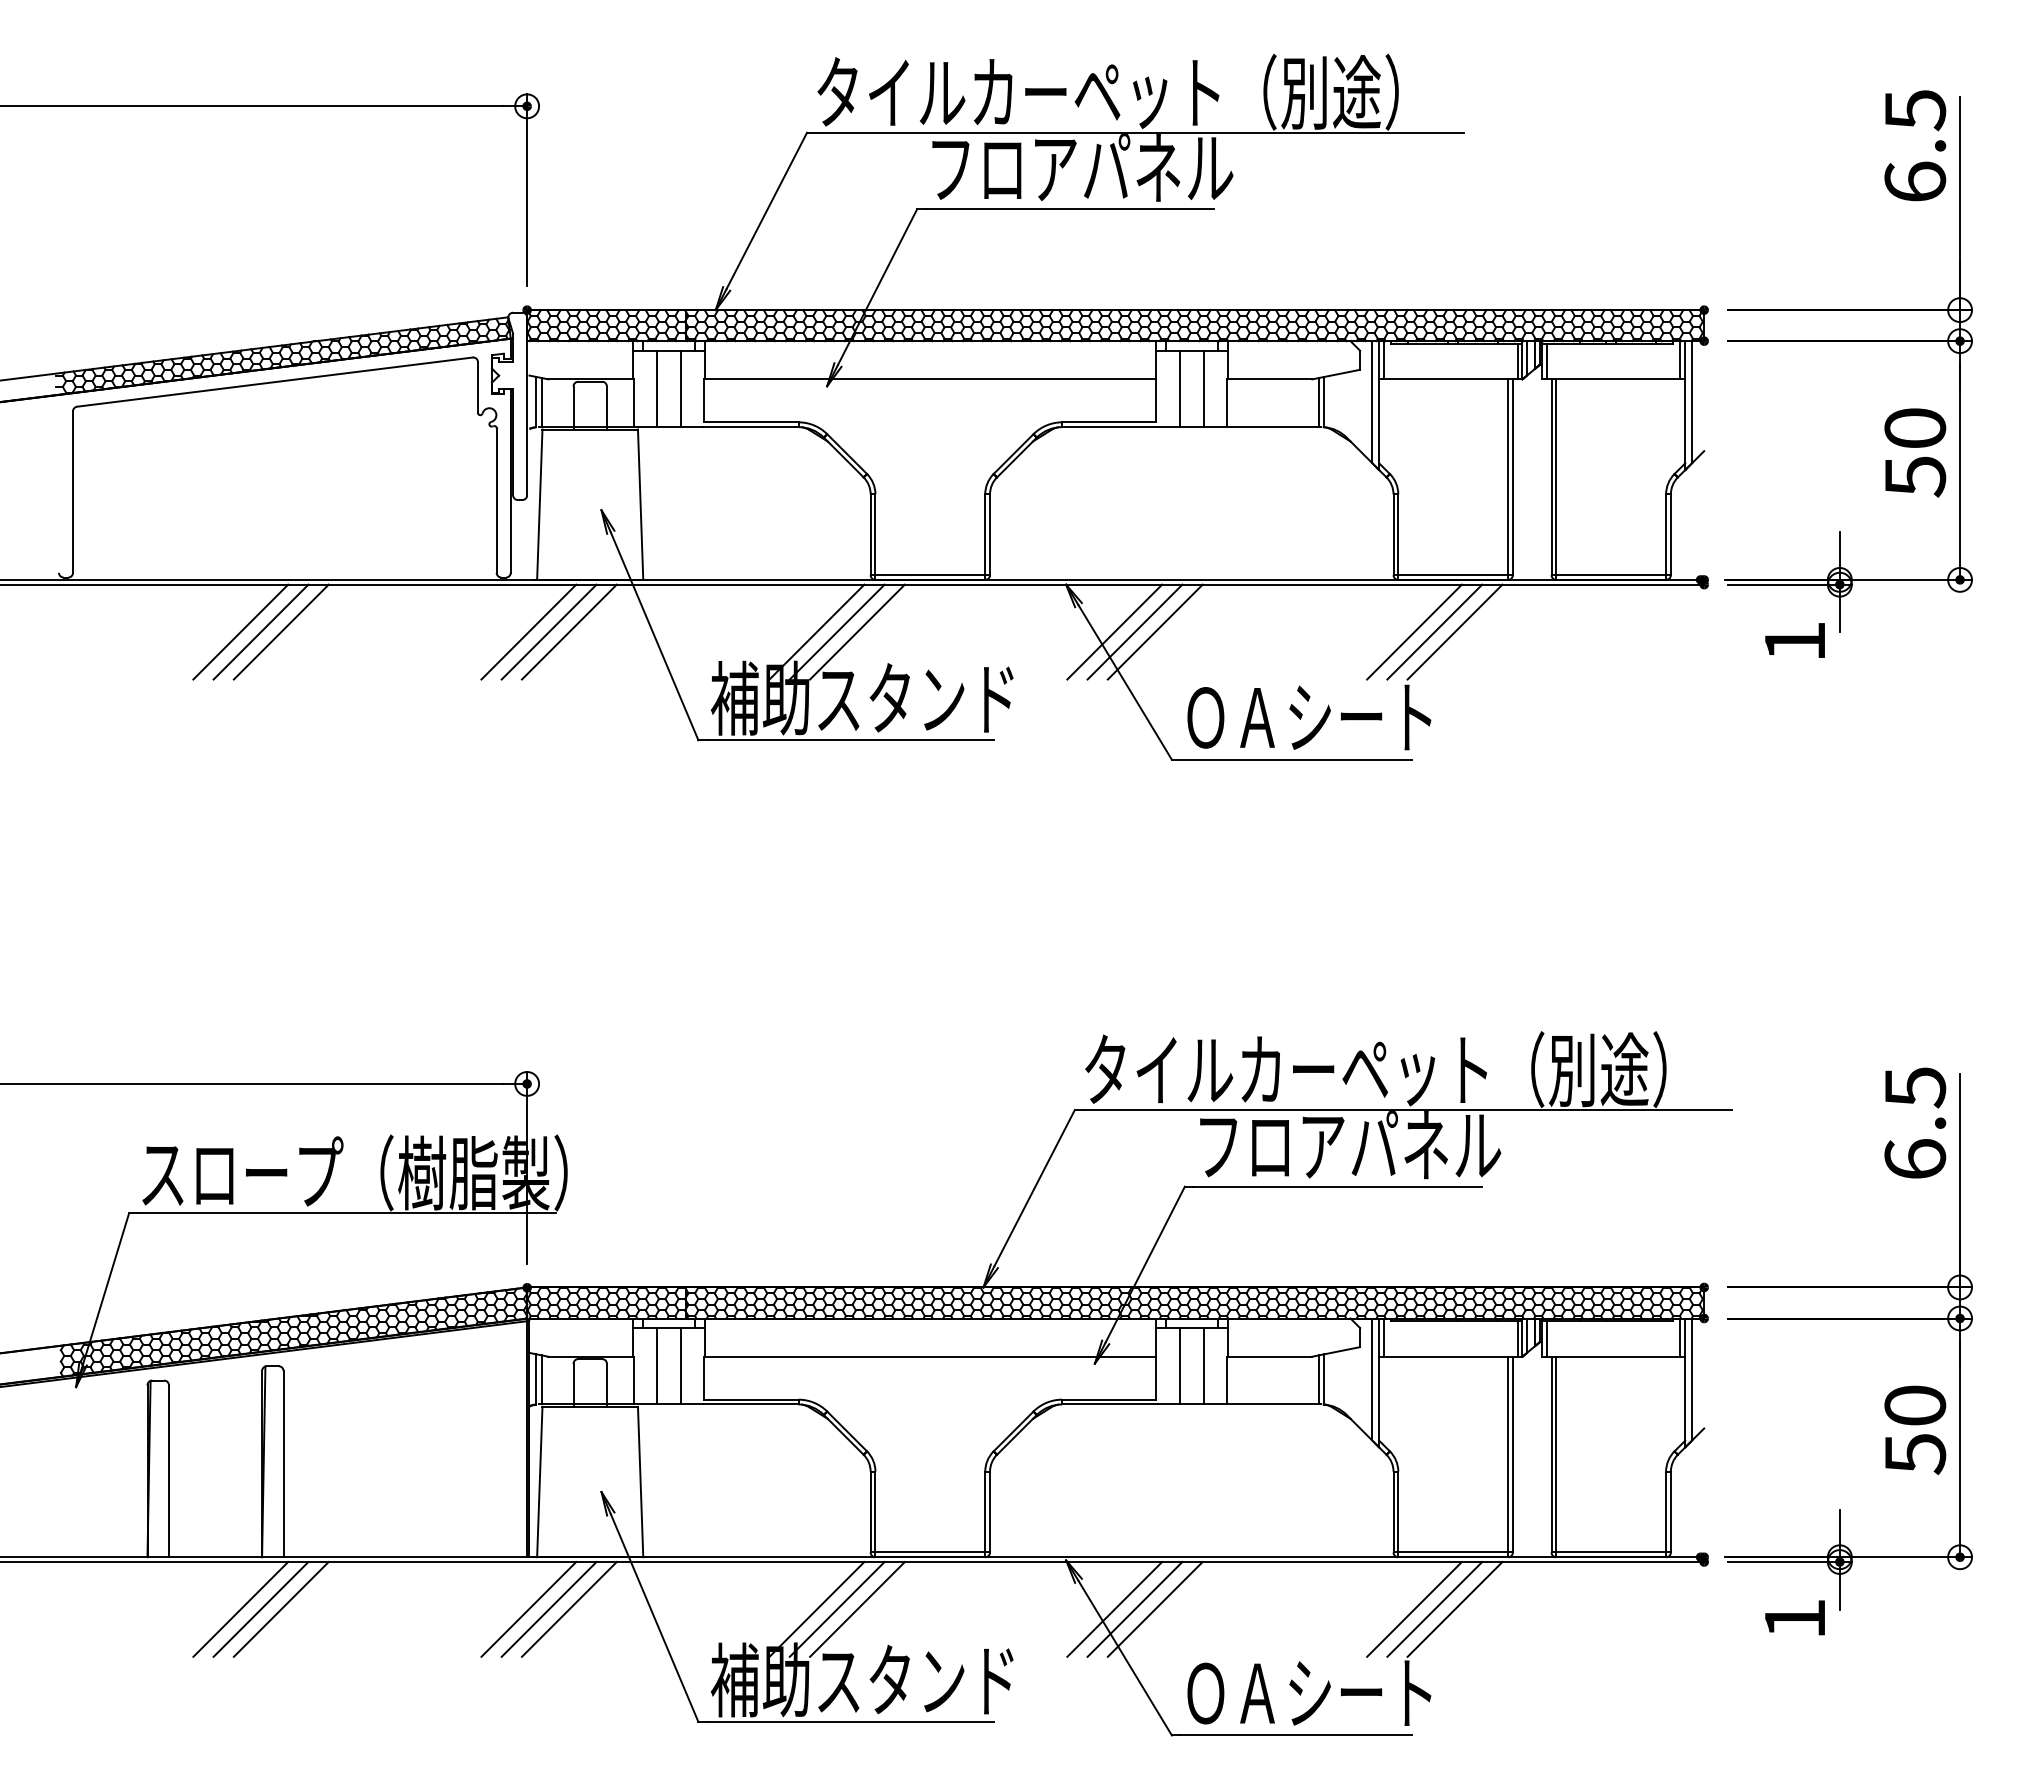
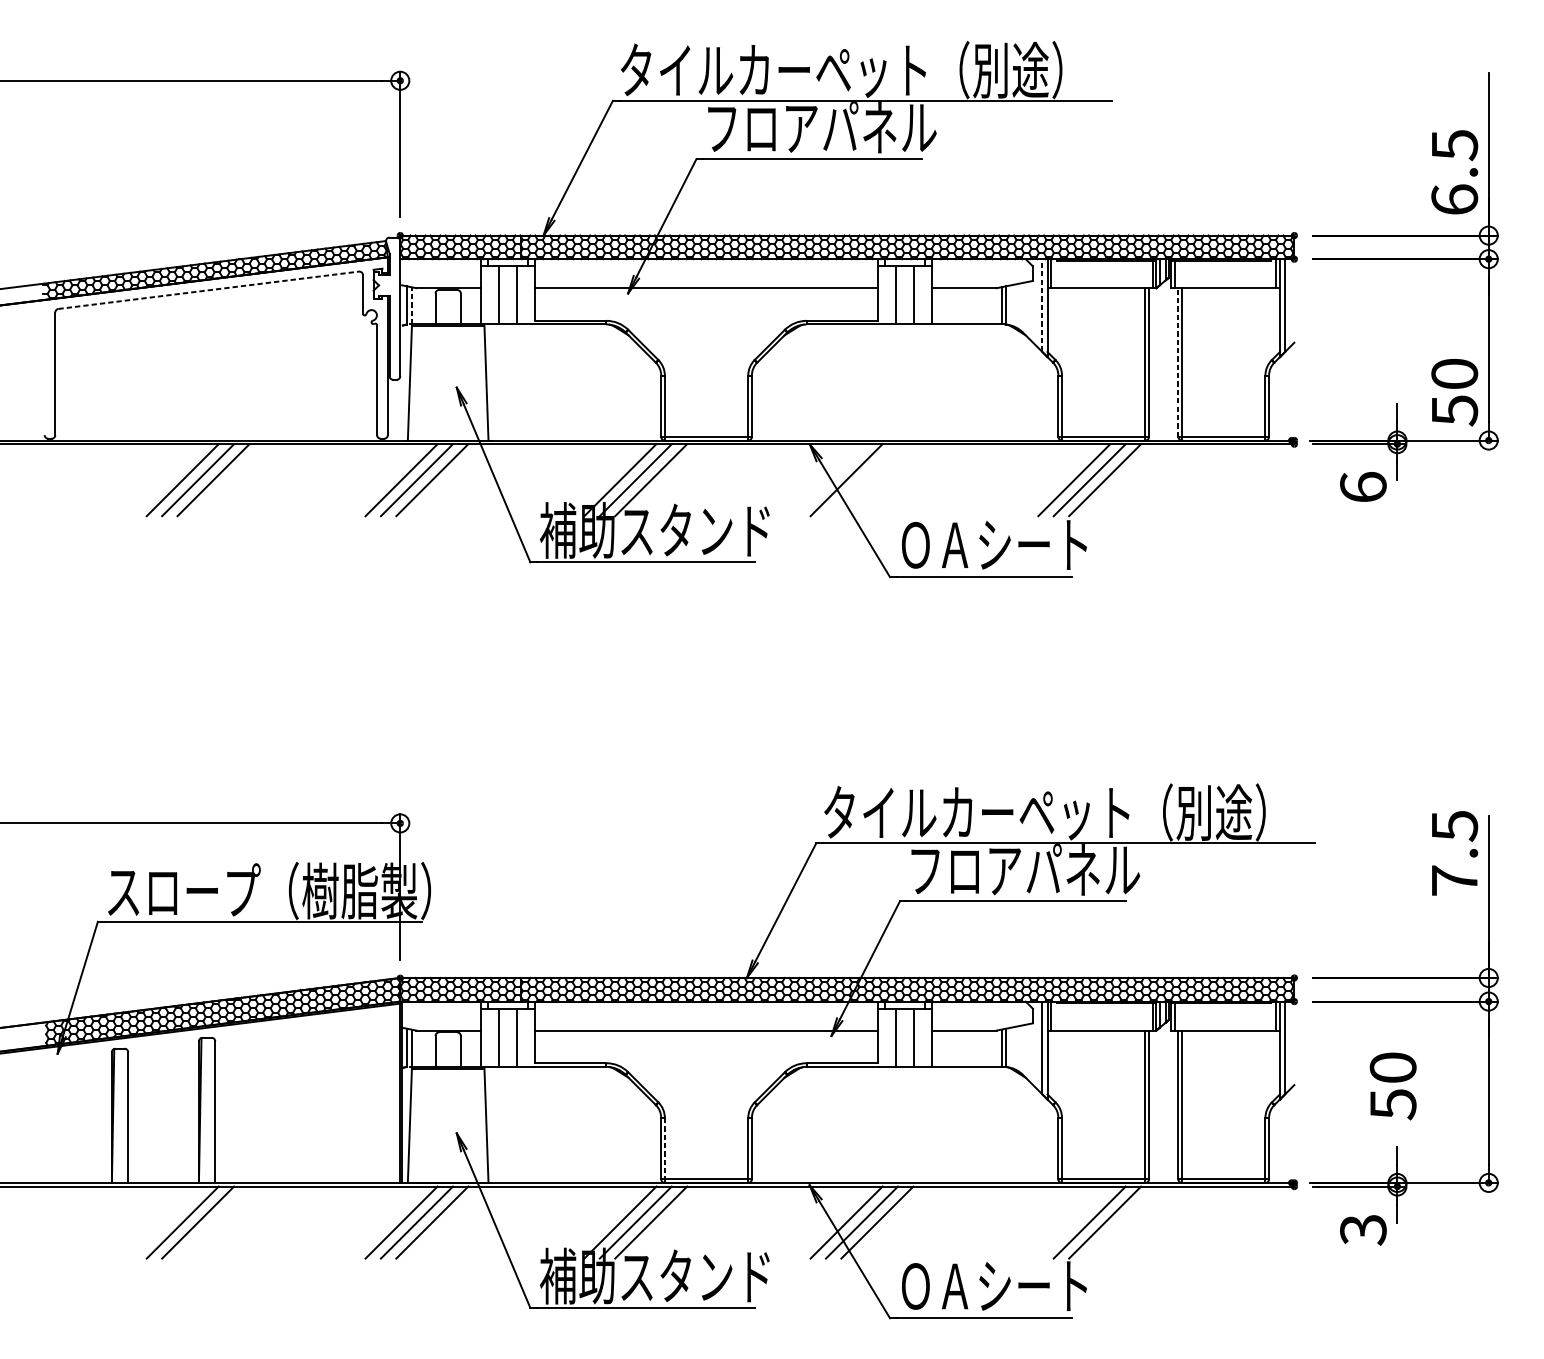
text: (1915, 145) -> (1454, 172), moved
line: (275, 382) -> (209, 290), solid -> dashed
line: (542, 402) -> (411, 305), solid -> dashed
line: (1372, 402) -> (1042, 305), solid -> dashed
text: (1915, 452) -> (1454, 392), moved
line: (1551, 477) -> (1178, 362), solid -> dashed
line: (1134, 631) -> (861, 479), removed
line: (1154, 631) -> (876, 479), removed
text: (1794, 640) -> (1362, 486), 1 -> 6
text: (1915, 1159) -> (1454, 880), 6.5 -> 7.5
text: (1915, 1430) -> (1393, 1086), moved
line: (875, 1512) -> (664, 1148), solid -> dashed
line: (280, 1609) -> (212, 1222), removed
line: (1414, 1609) -> (1074, 1222), removed
text: (1794, 1619) -> (1362, 1230), 1 -> 3

